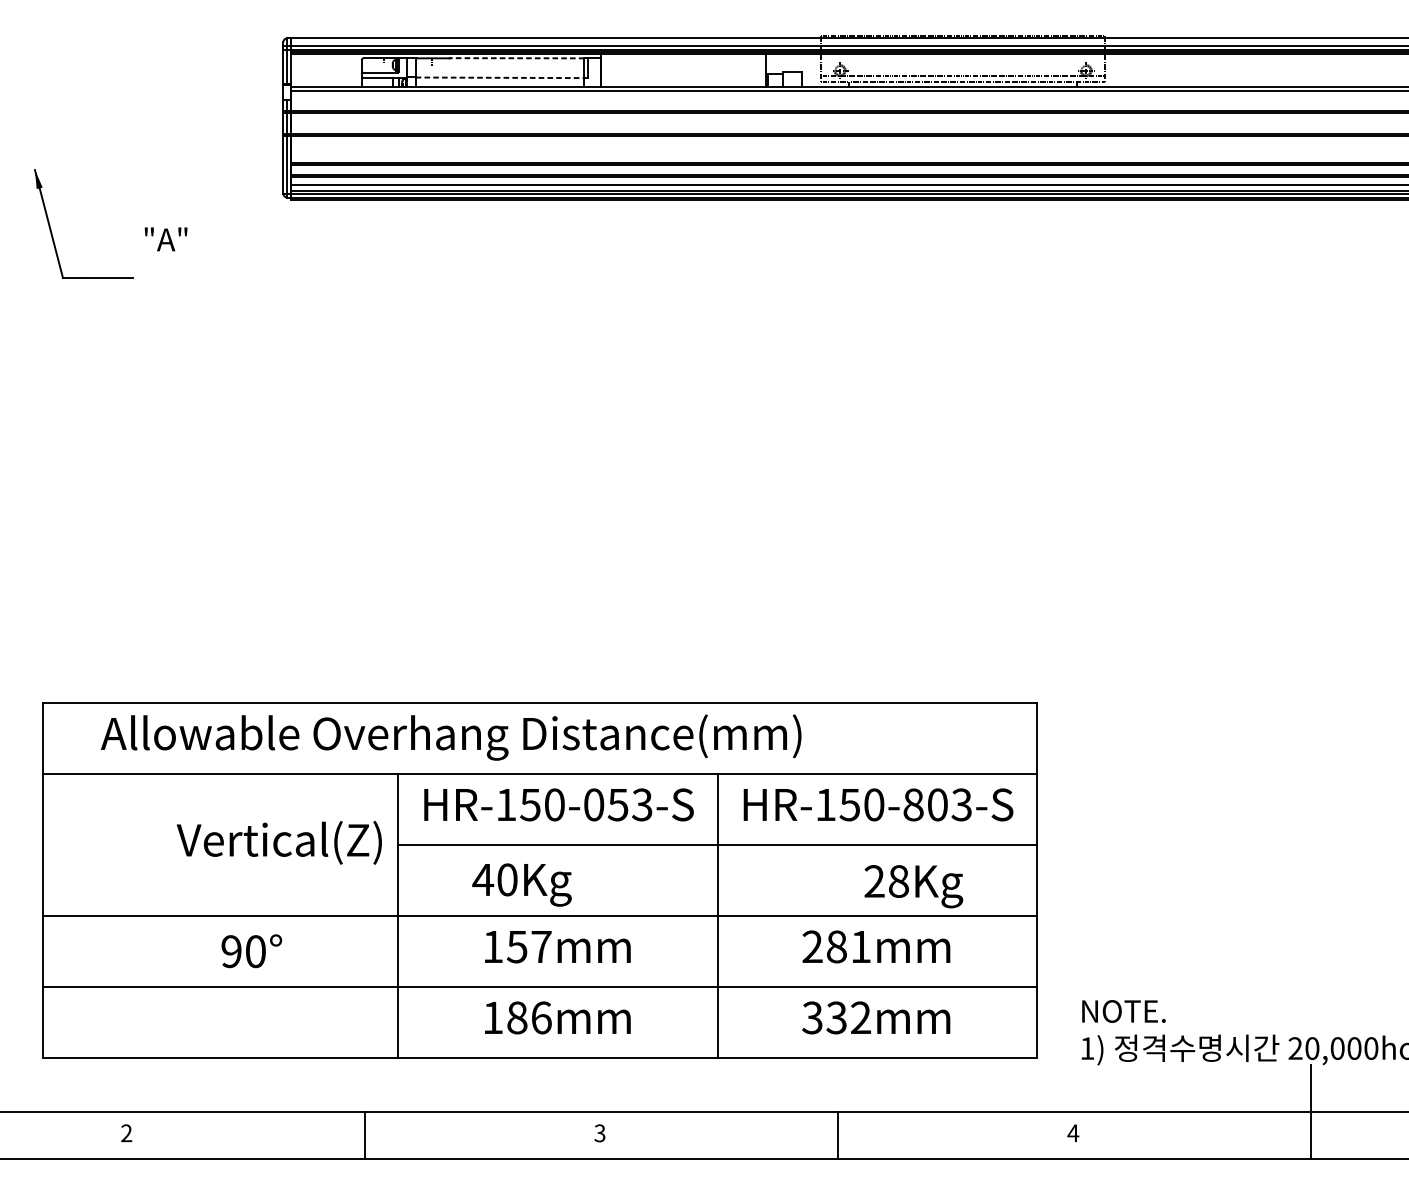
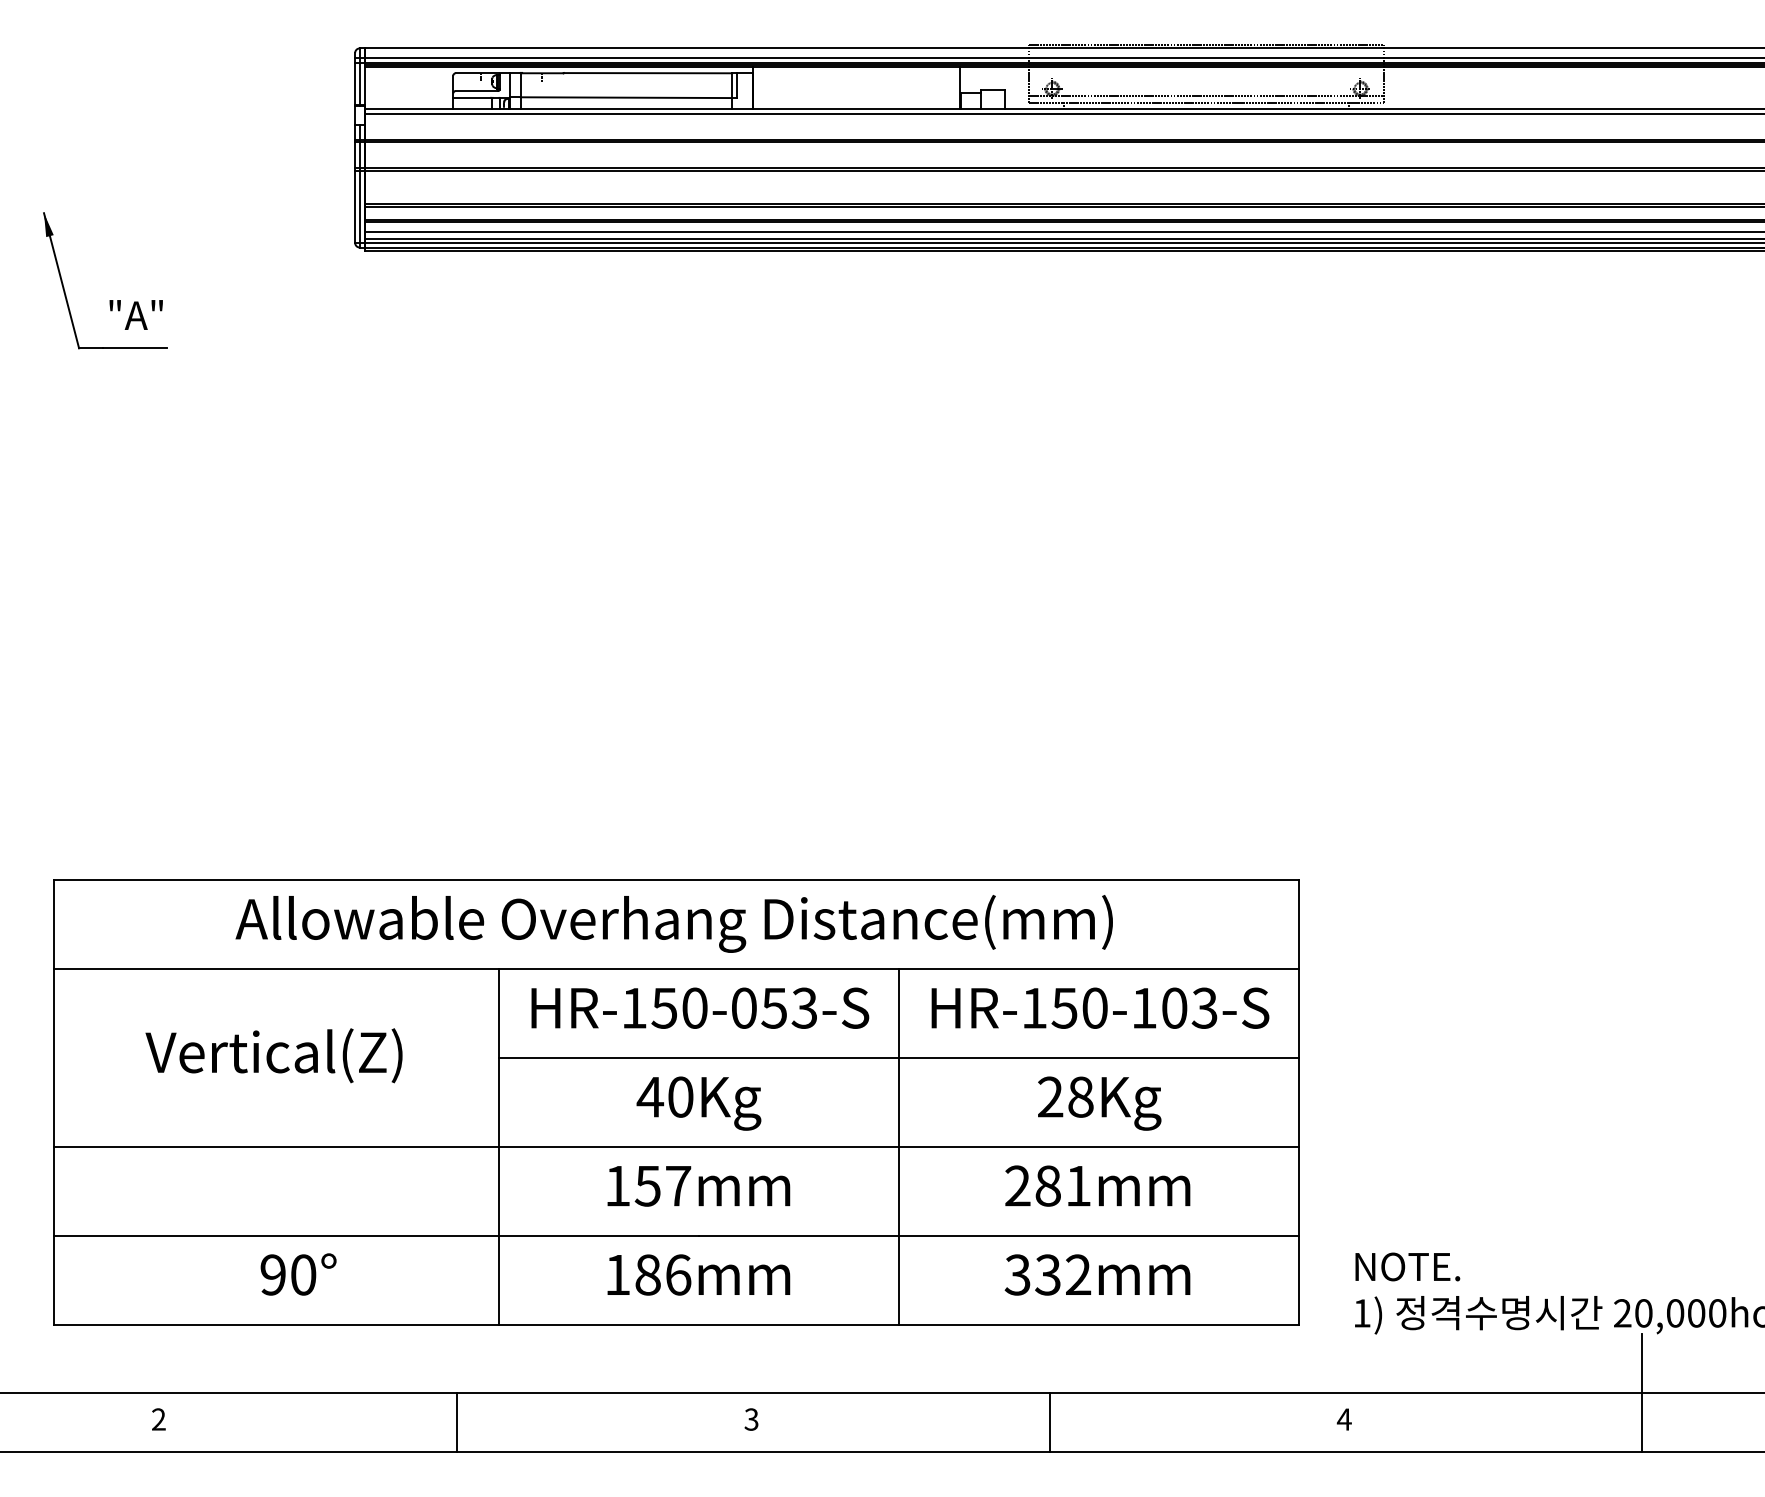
line: (516, 58) -> (647, 73), dashed -> solid
line: (500, 77) -> (626, 97), dashed -> solid
text: (165, 238) -> (135, 314), moved
text: (450, 737) -> (673, 923), moved
text: (913, 804) -> (1144, 1007), HR-150-803-S -> HR-150-103-S
text: (278, 842) -> (273, 1055), moved
text: (521, 884) -> (698, 1103), moved
text: (913, 886) -> (1099, 1103), moved
text: (251, 951) -> (298, 1274), moved

